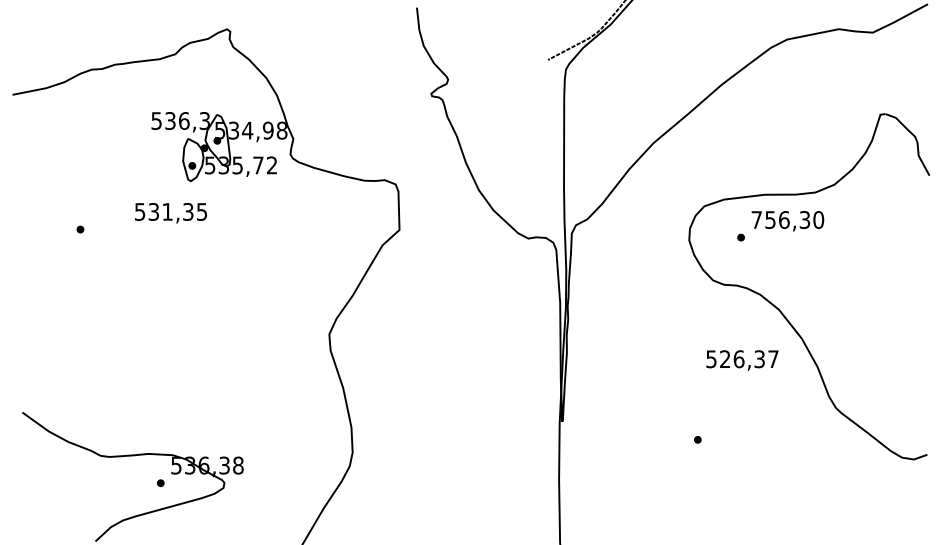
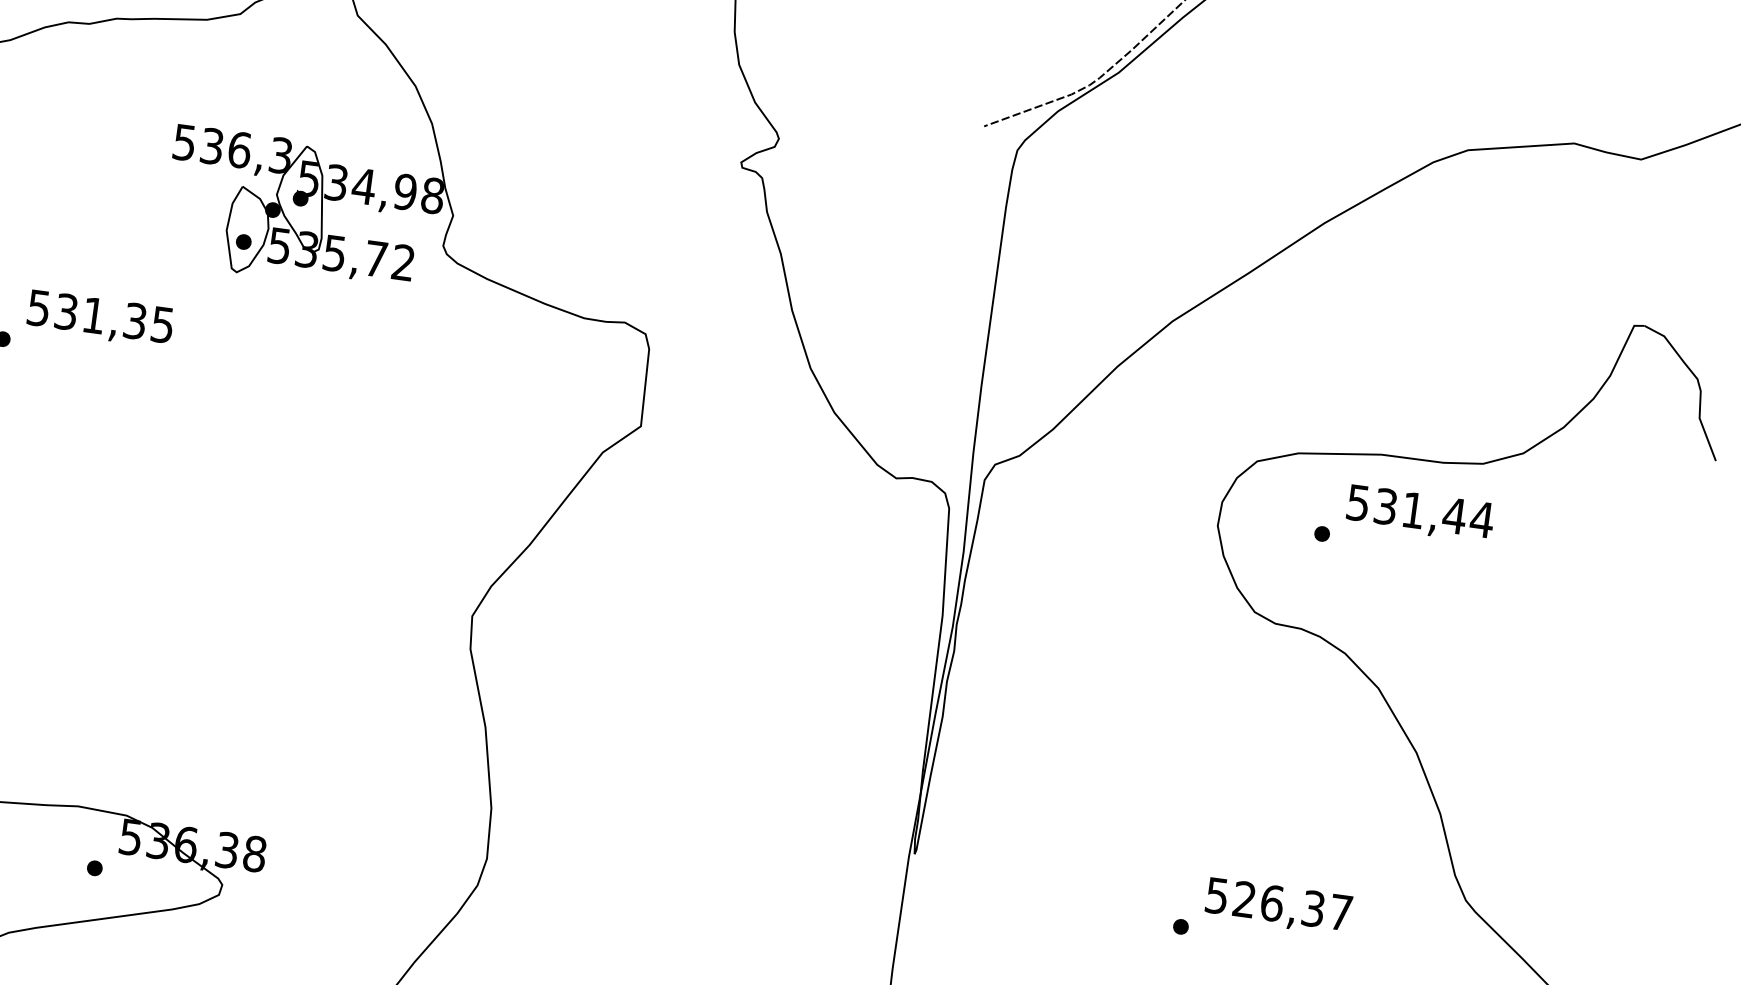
text: (170, 213) -> (99, 319), moved
text: (787, 220) -> (1419, 512), 756,30 -> 531,44
text: (742, 360) -> (1278, 906), moved

